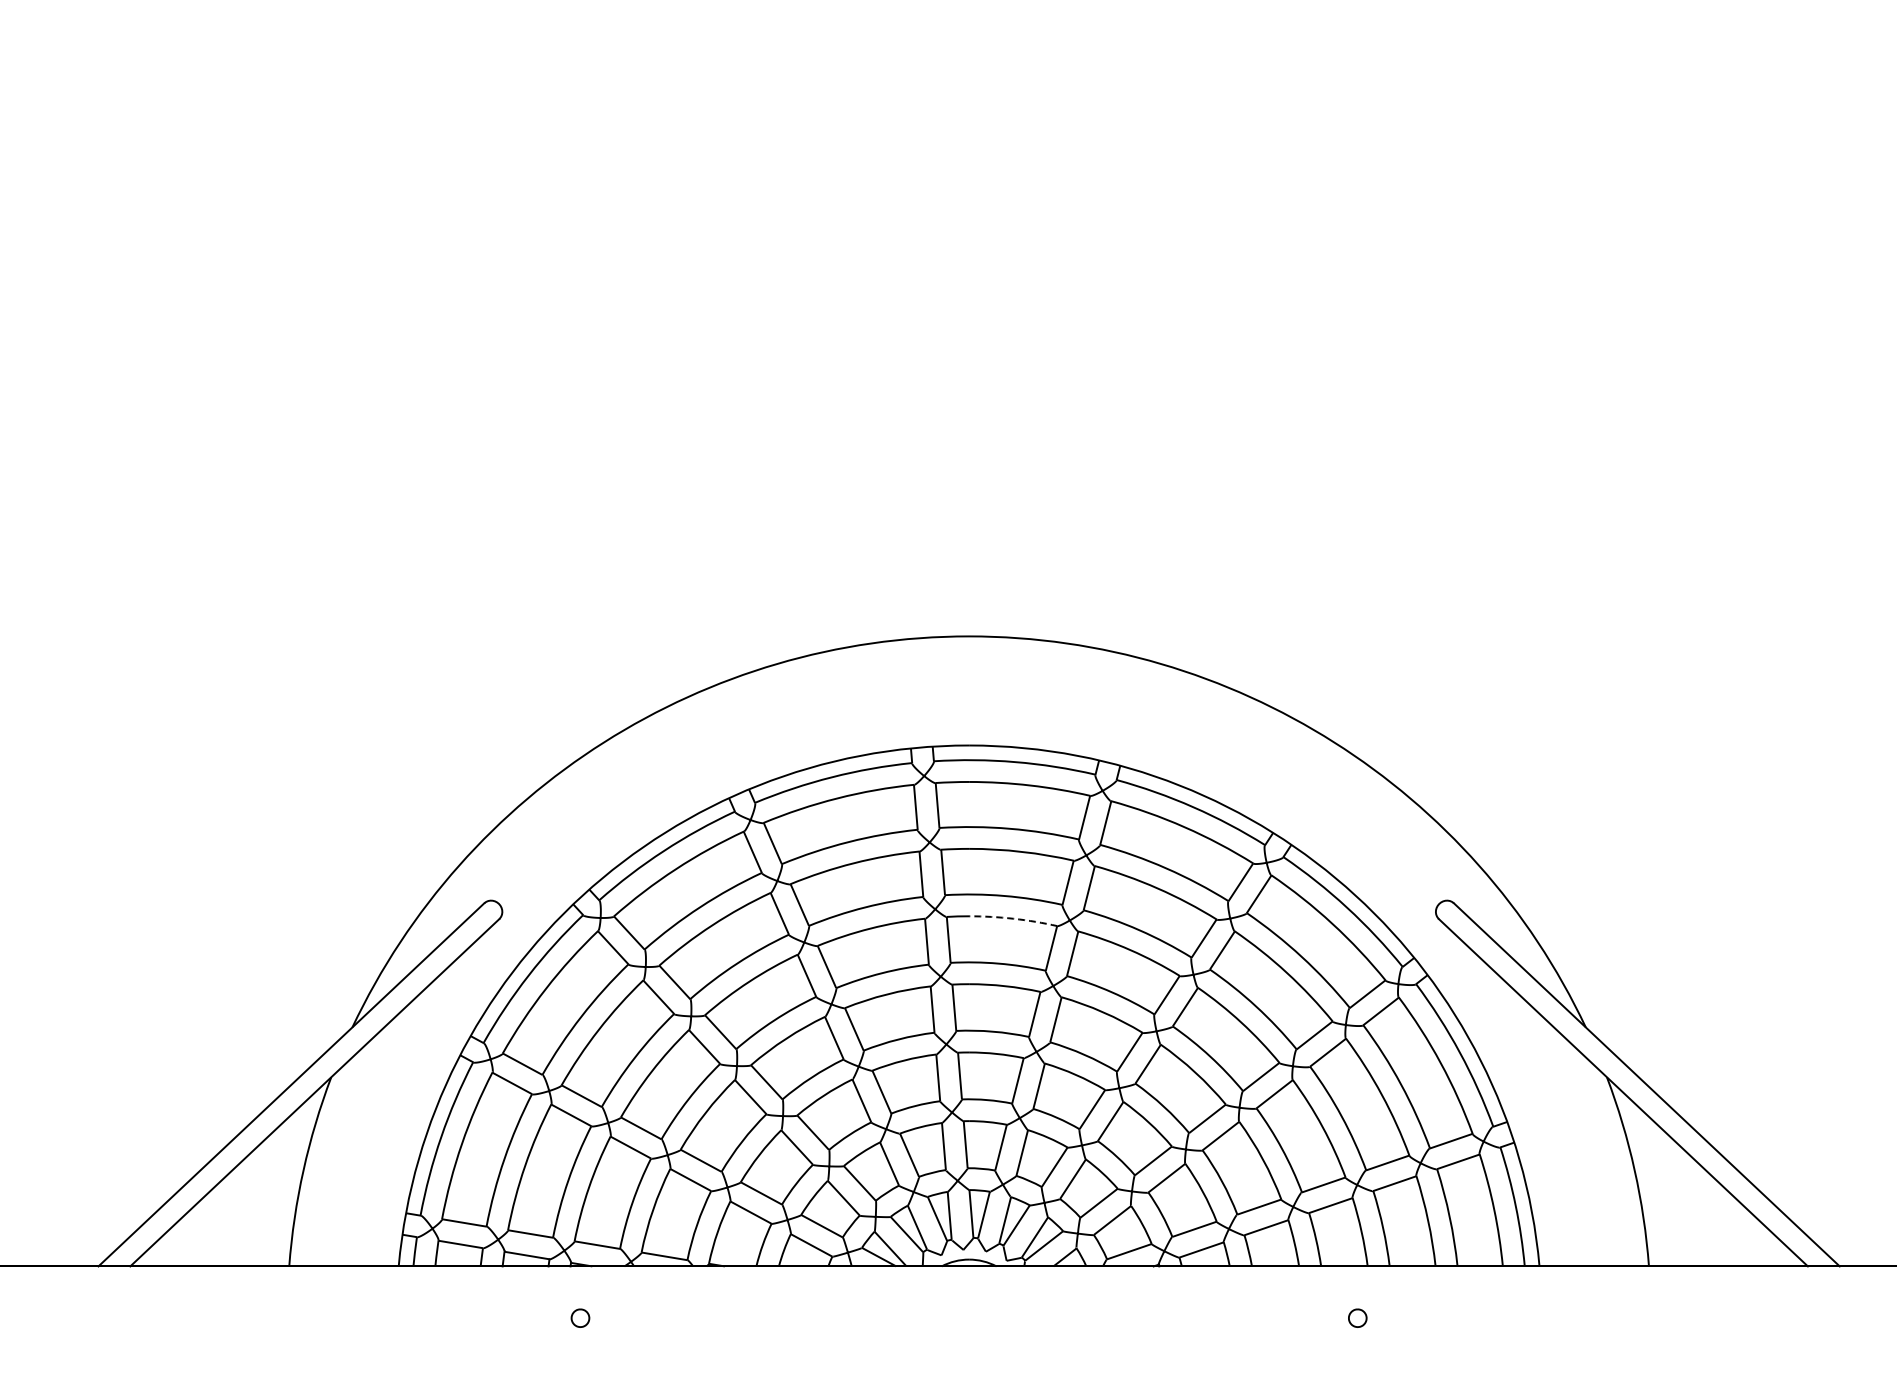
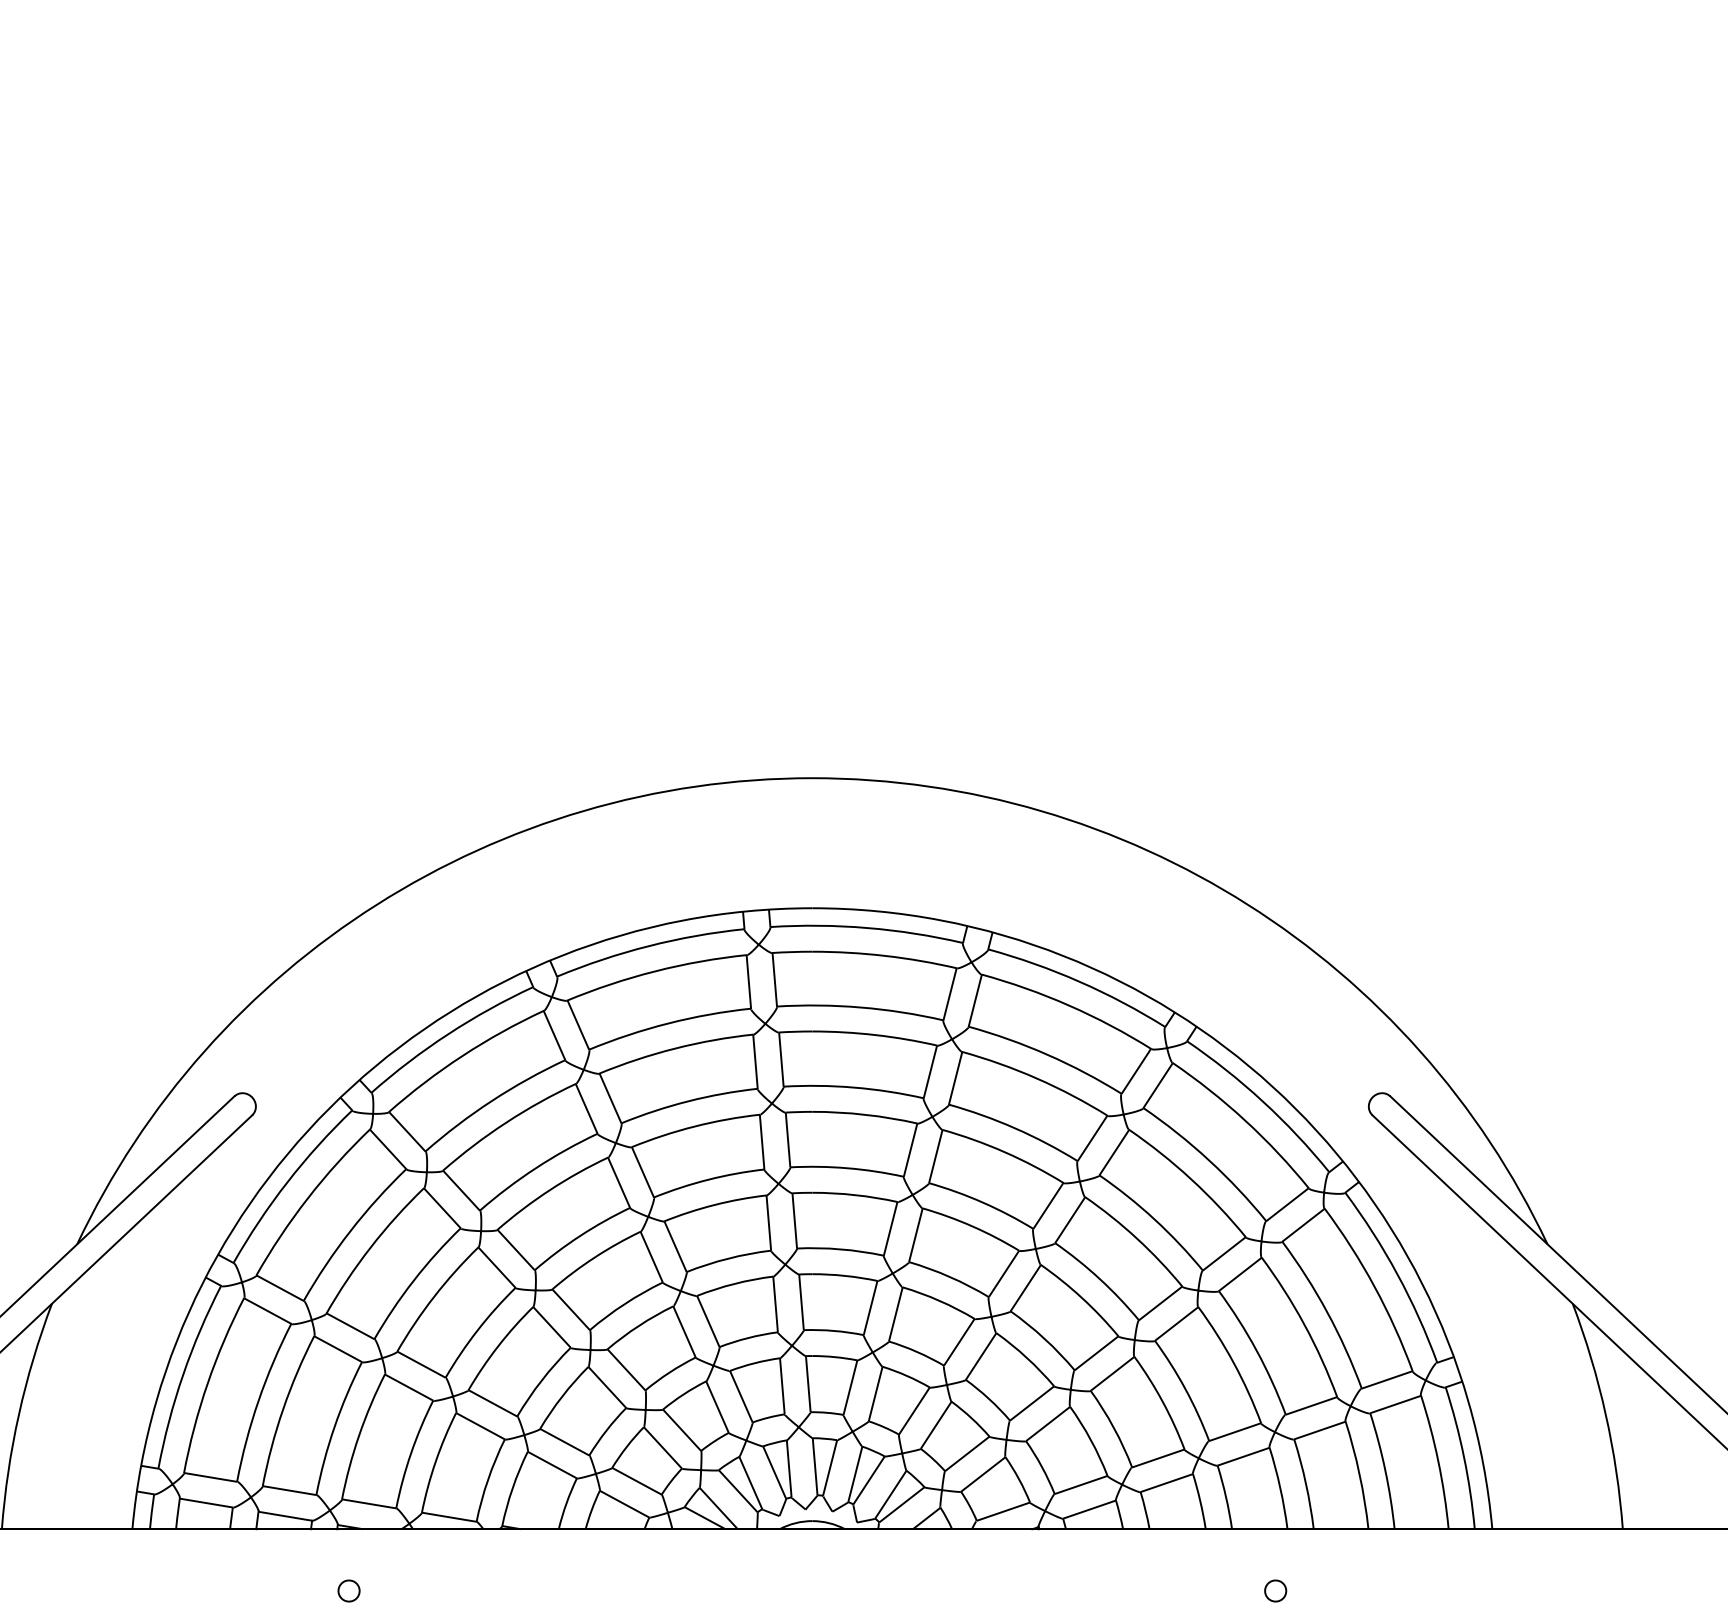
arc: (1013, 918) -> (865, 1114), dashed -> solid

